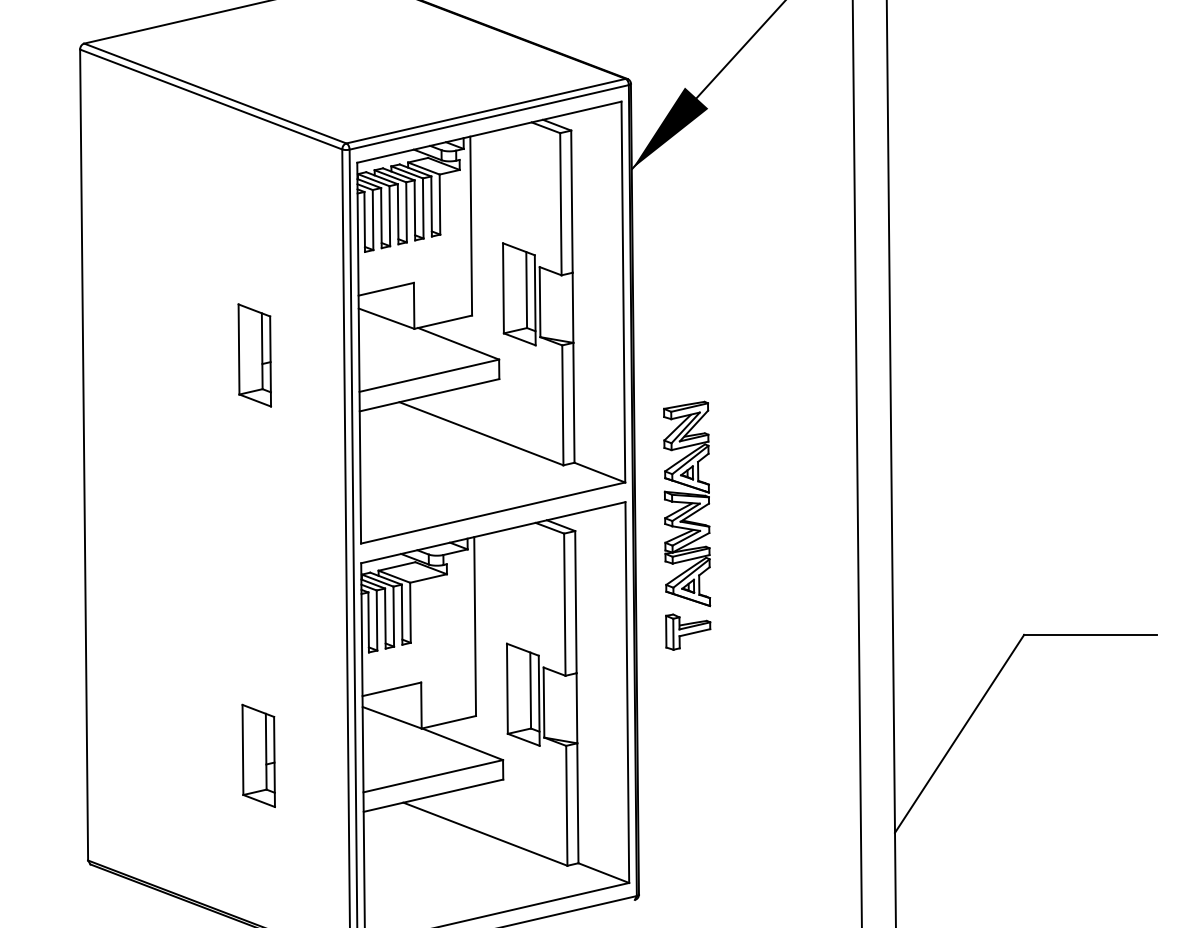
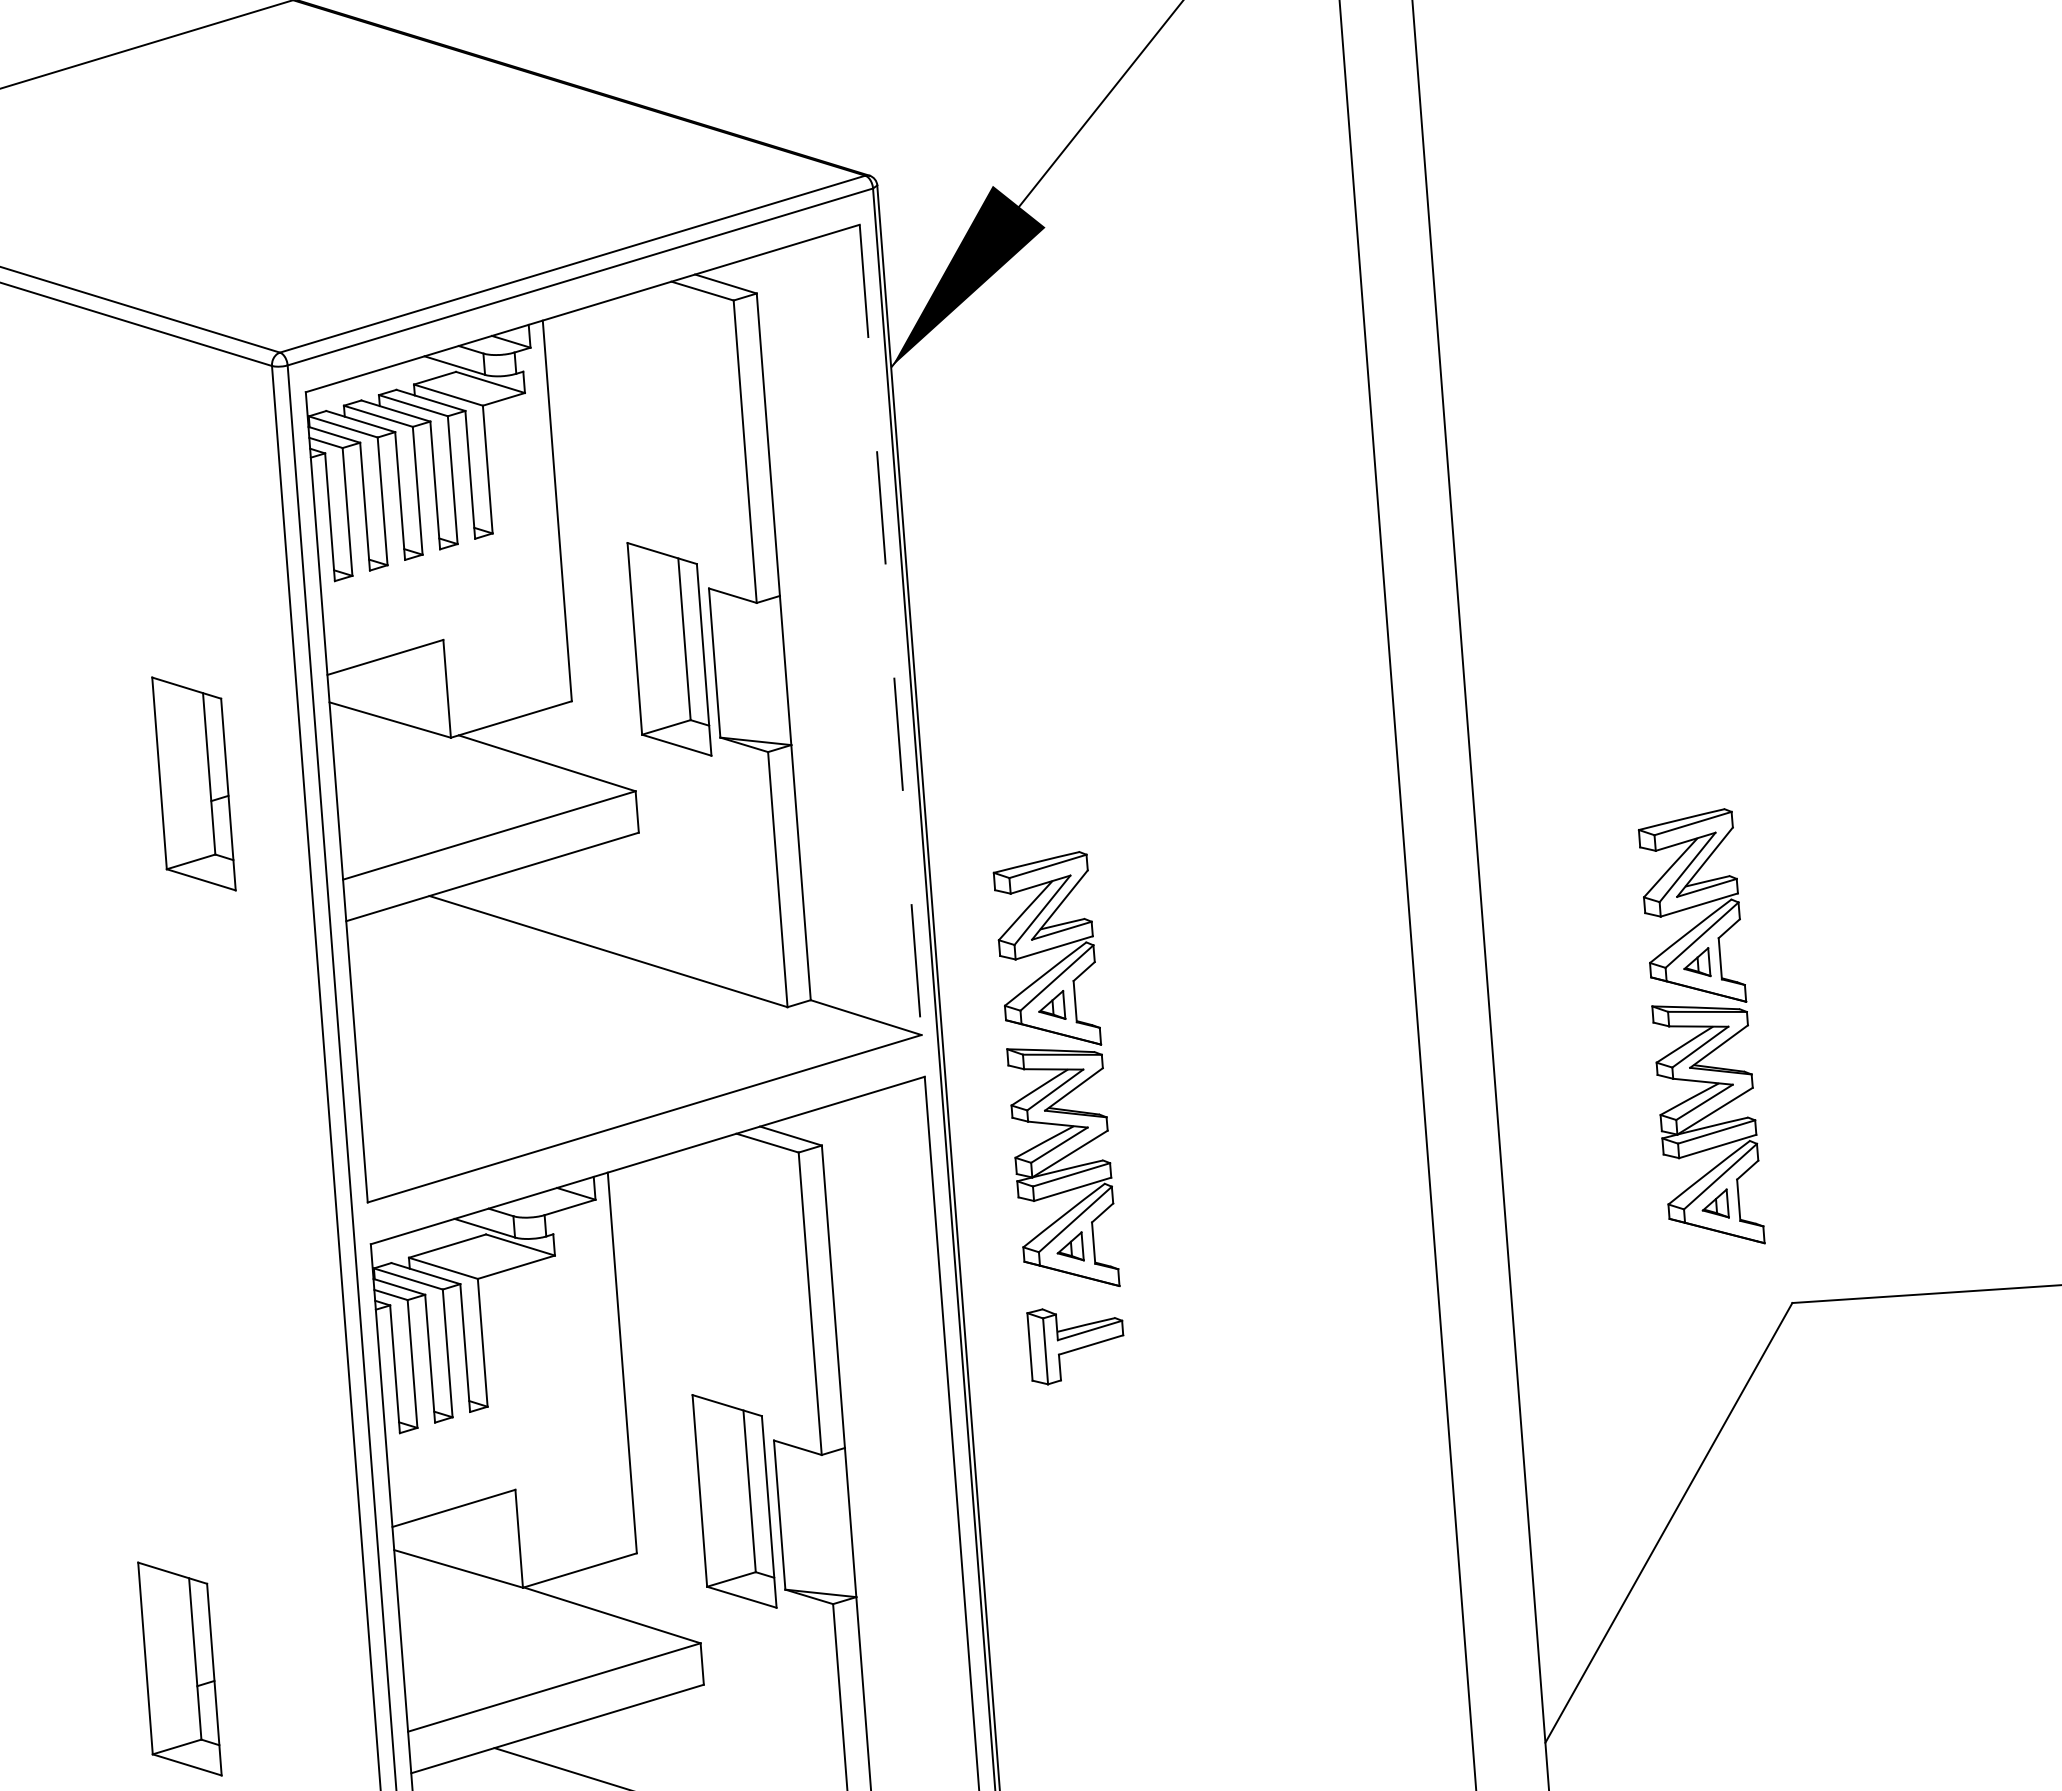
line: (623, 292) -> (890, 630), solid -> dashed
part: (254, 355) -> (193, 784), moved
part: (990, 503) -> (1702, 1028), added

